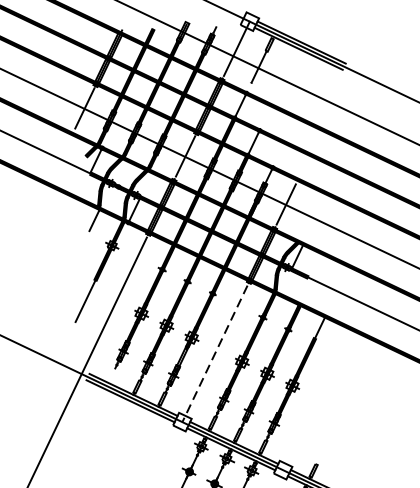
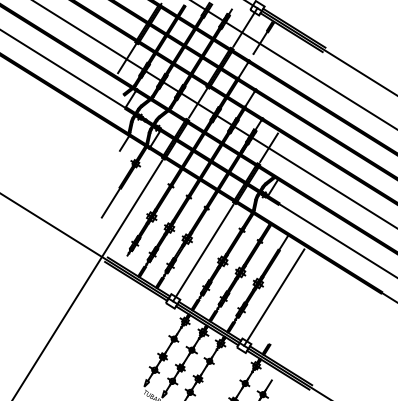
line: (215, 354) -> (203, 253), dashed -> solid
line: (315, 401) -> (274, 297), added

